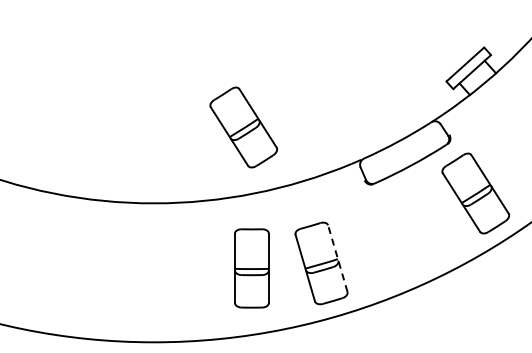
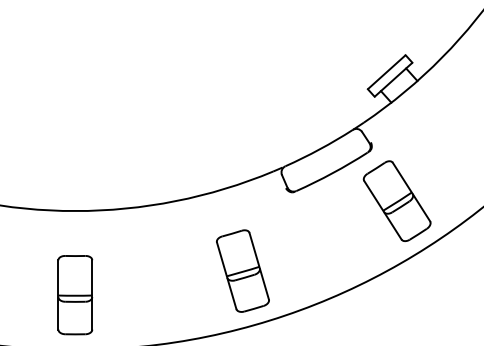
part: (243, 127) -> (164, 135), removed
line: (337, 258) -> (258, 266), dashed -> solid
part: (251, 268) -> (74, 295), moved

